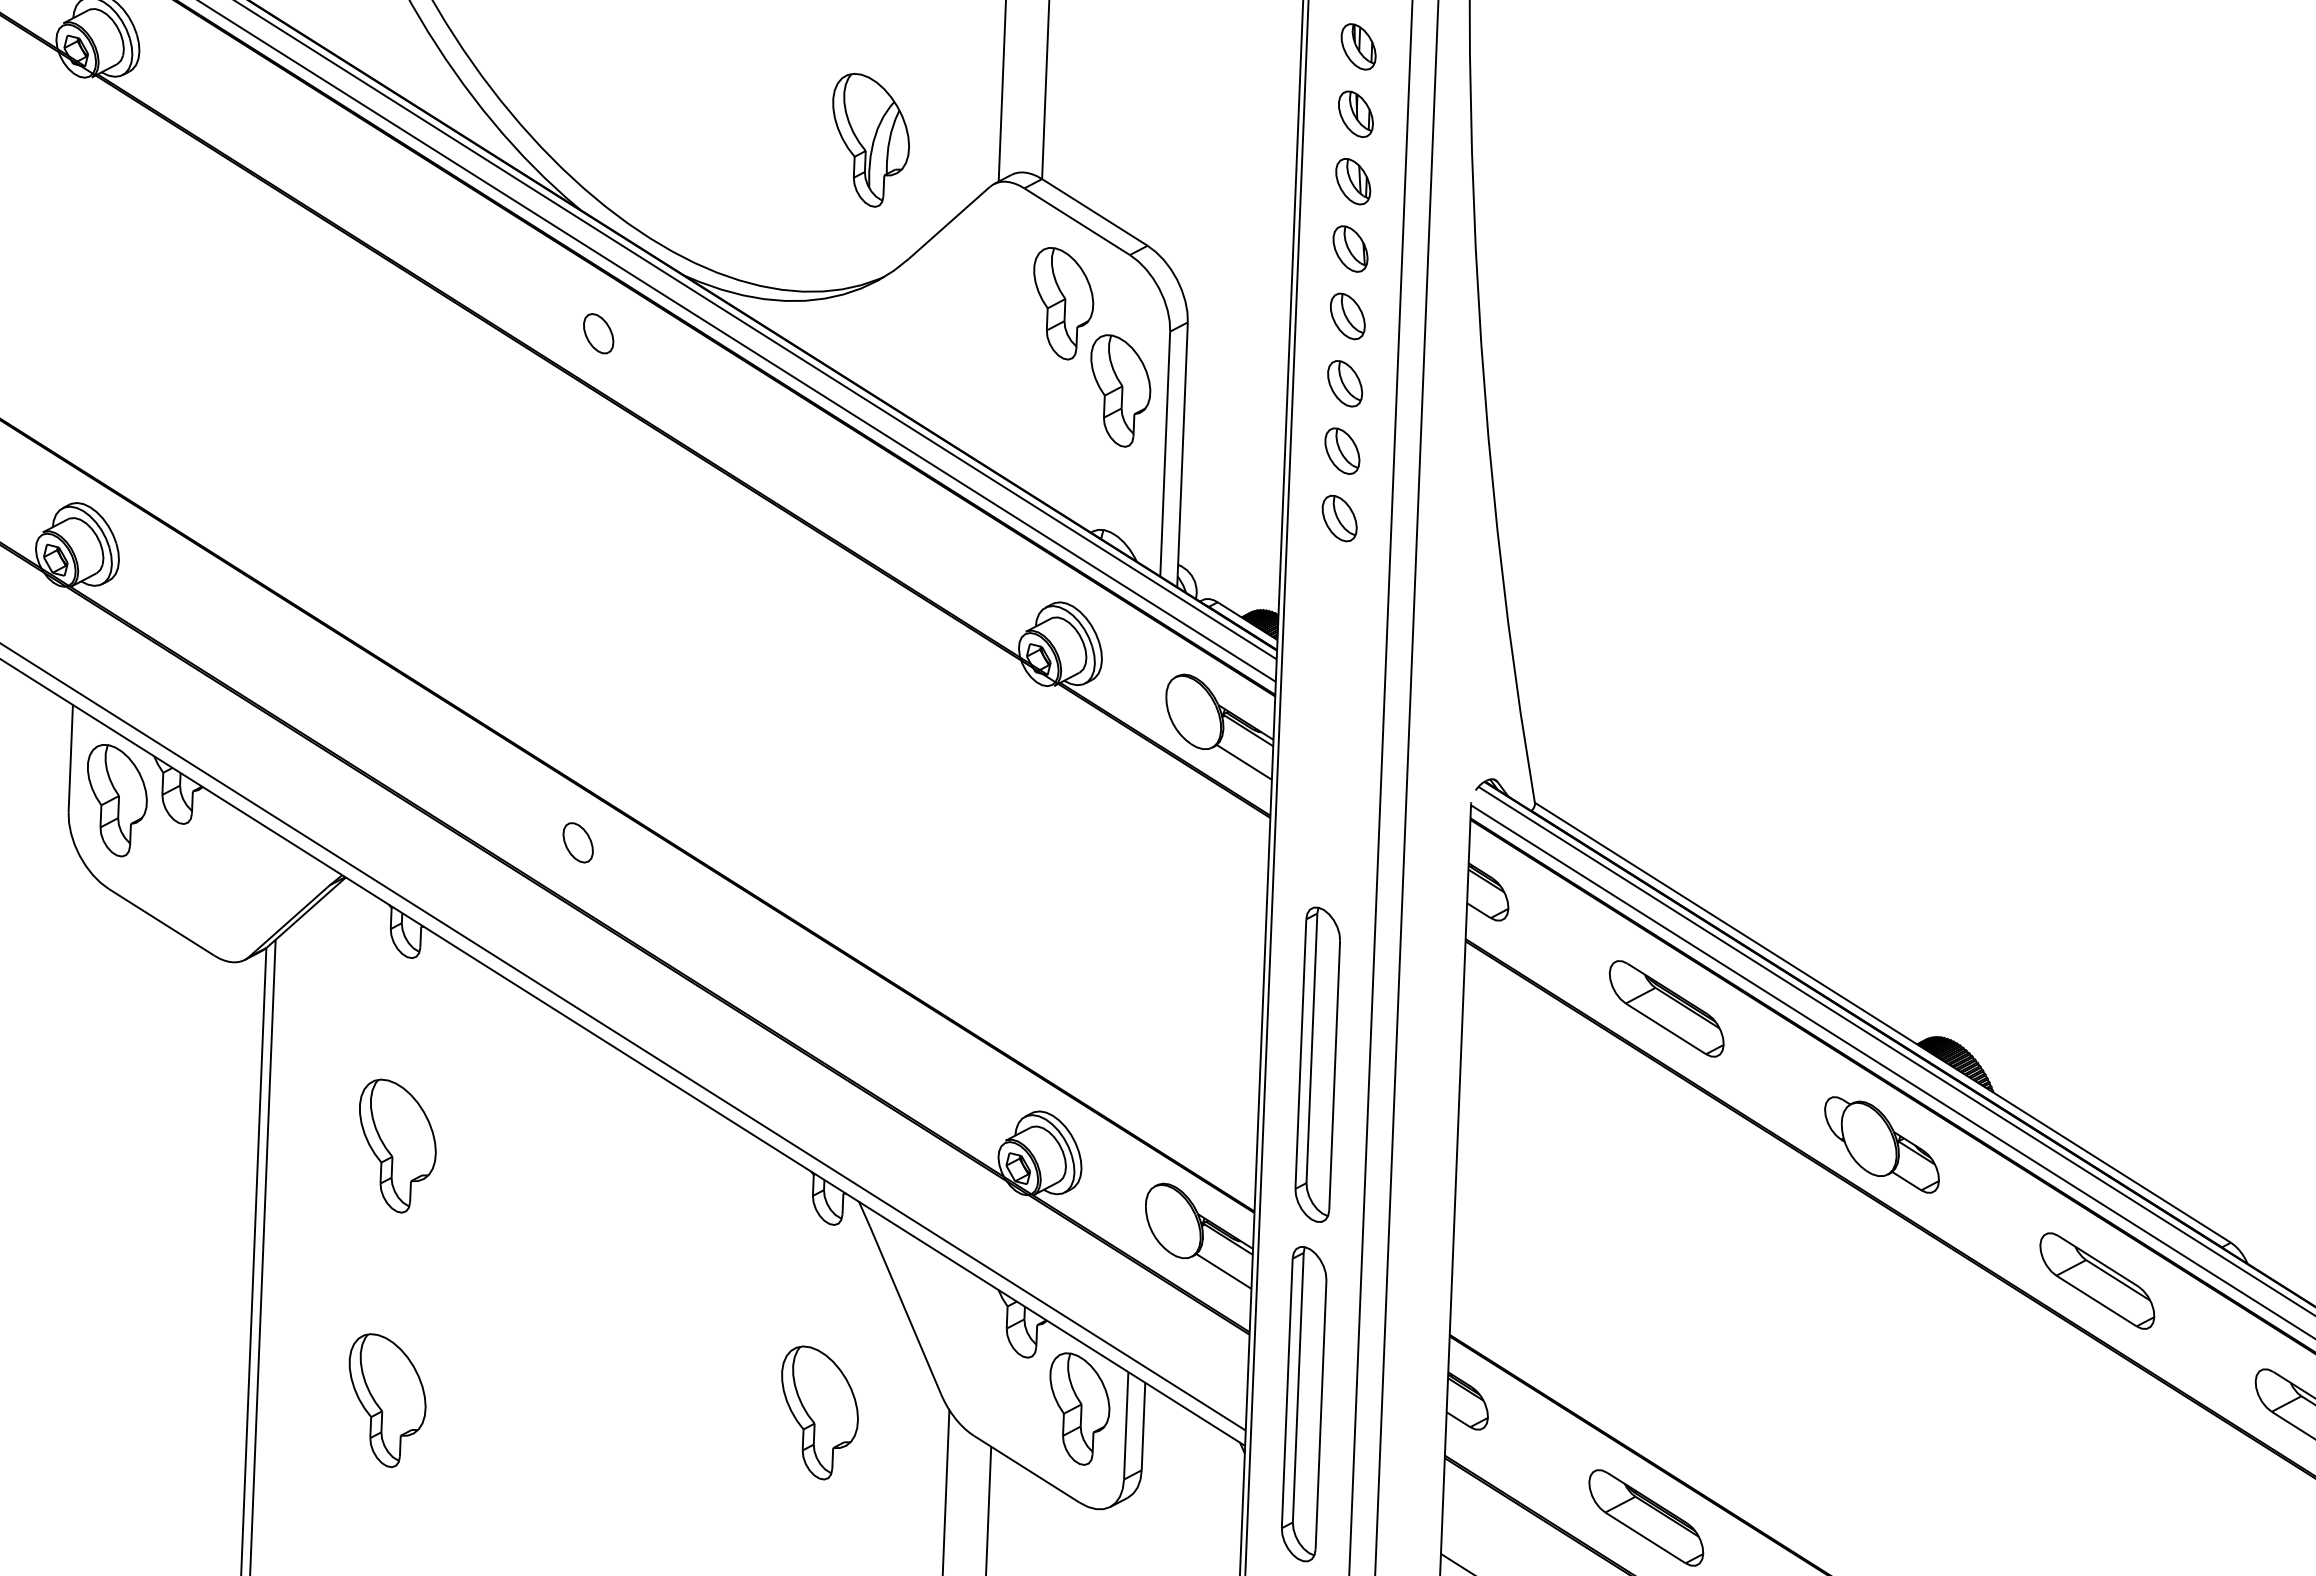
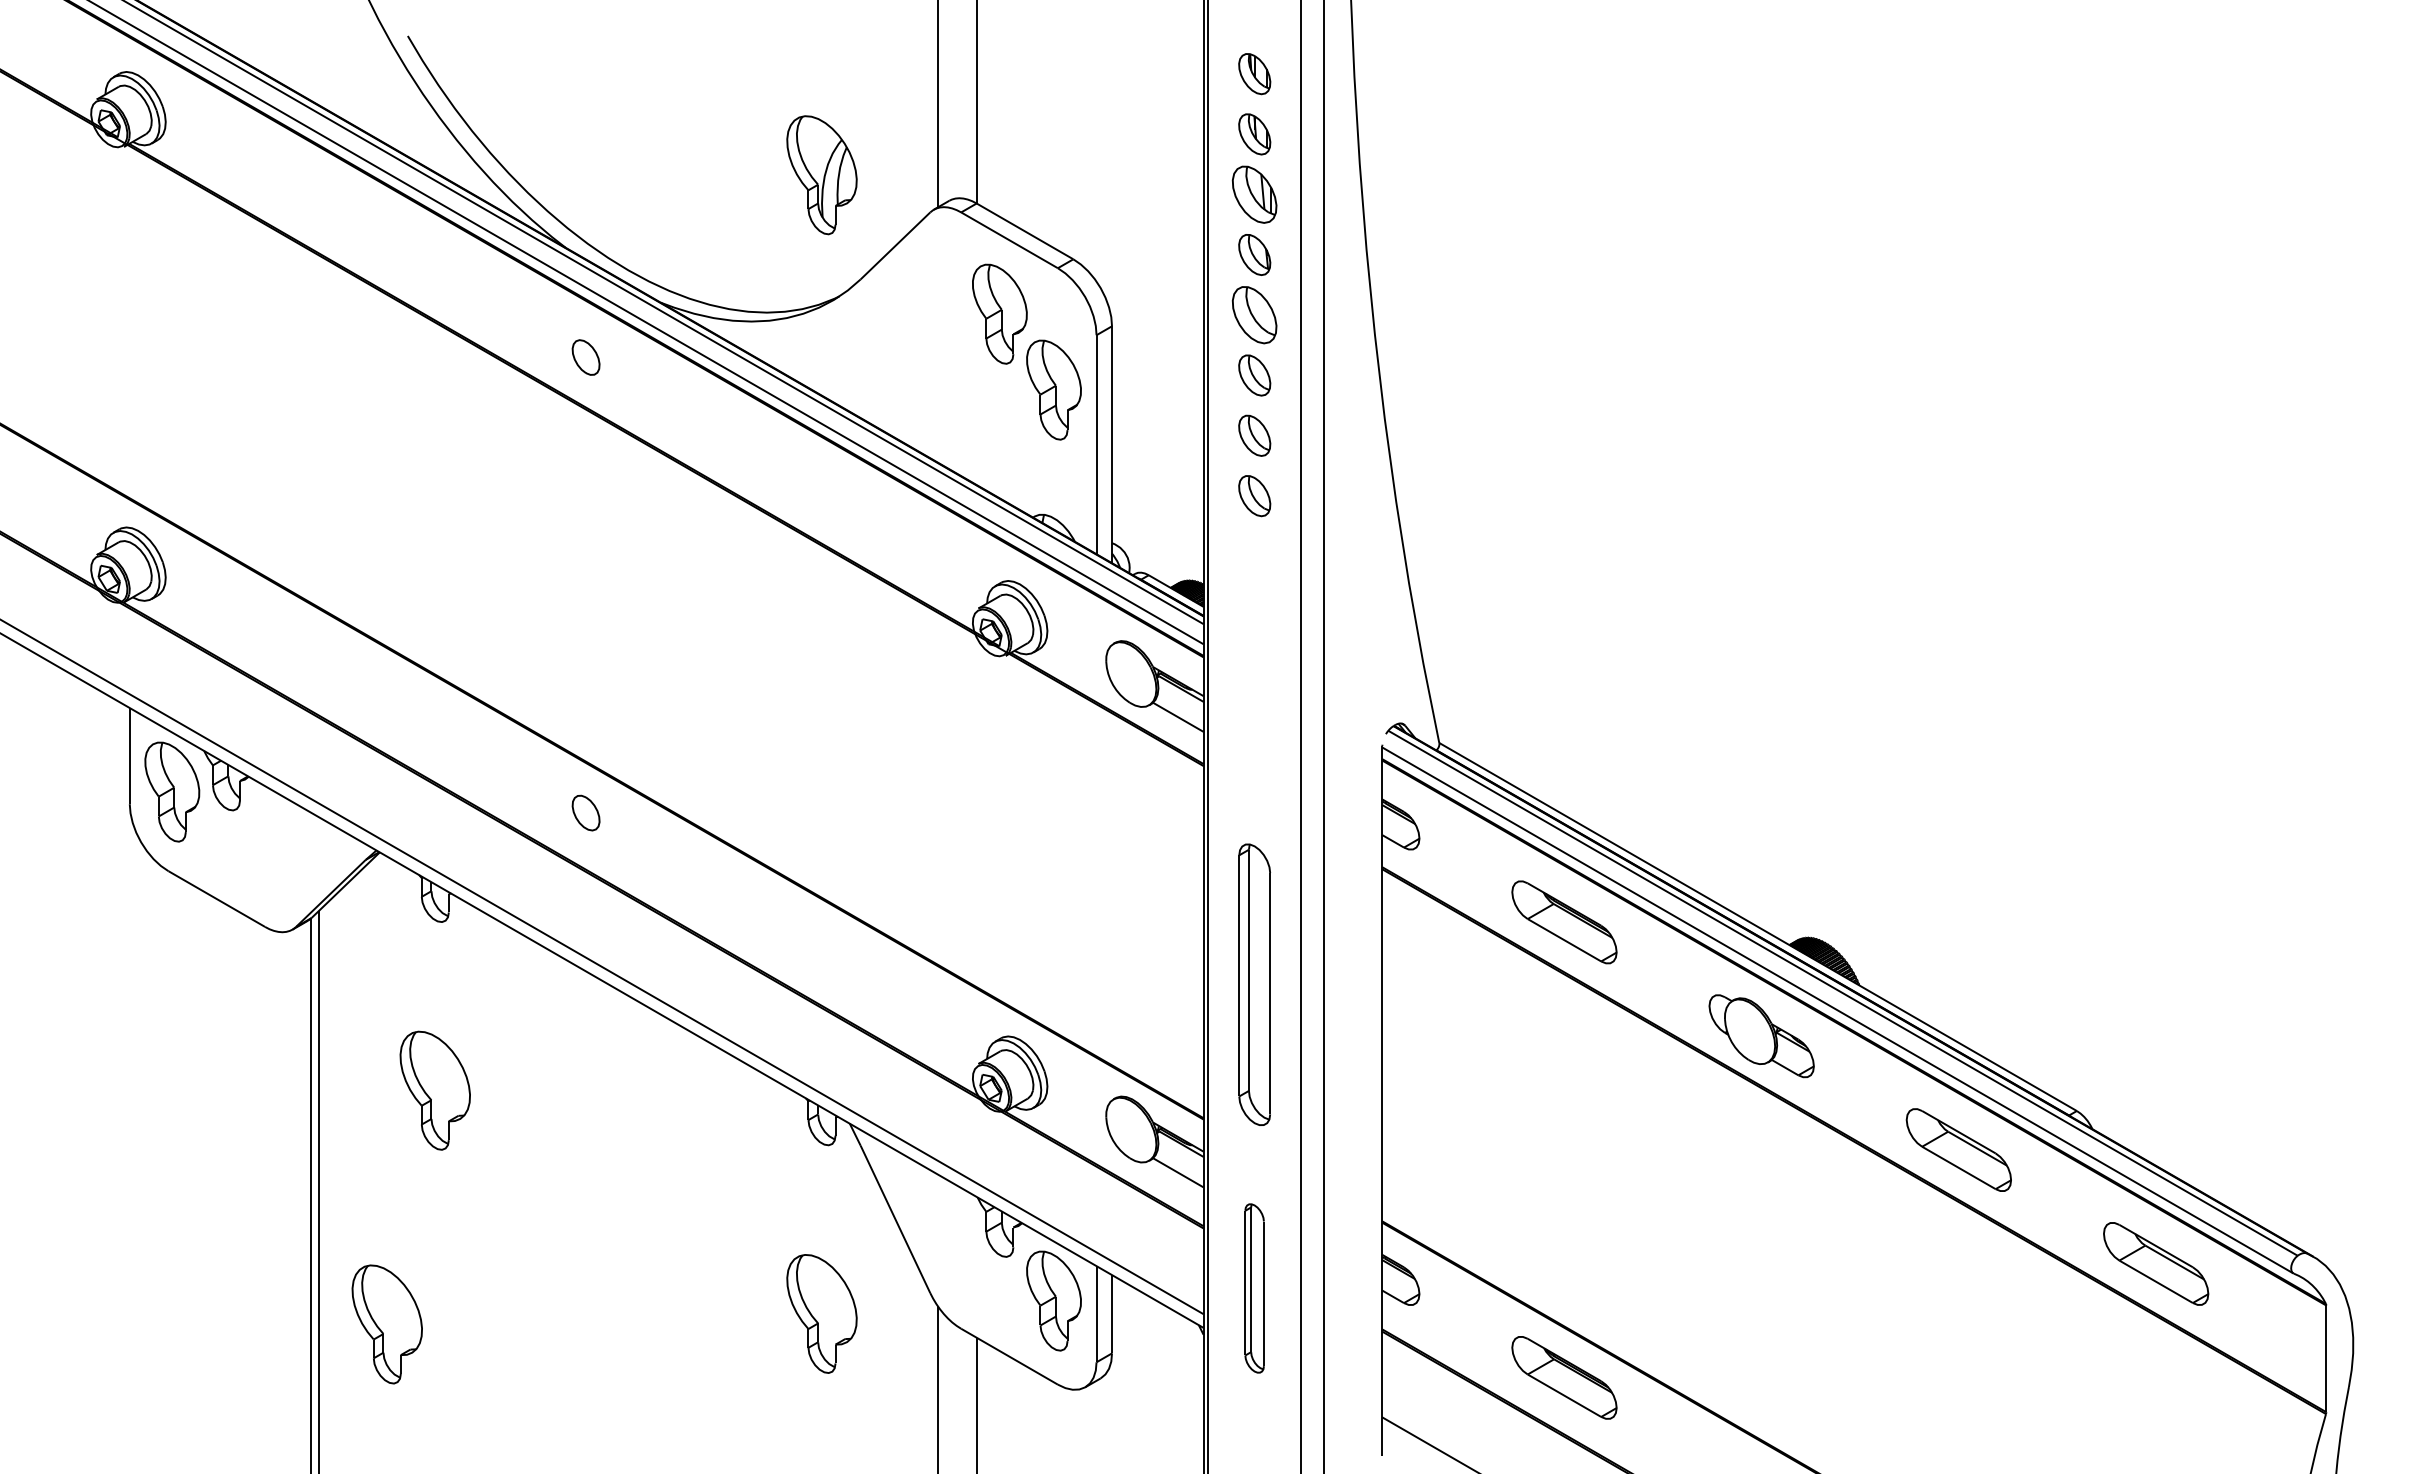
part: (1352, 181) -> (1254, 194), size x1.4
part: (1347, 316) -> (1254, 315), size x1.4
part: (386, 1400) -> (386, 1324), moved
part: (1303, 1404) -> (1254, 1288), size x0.6

